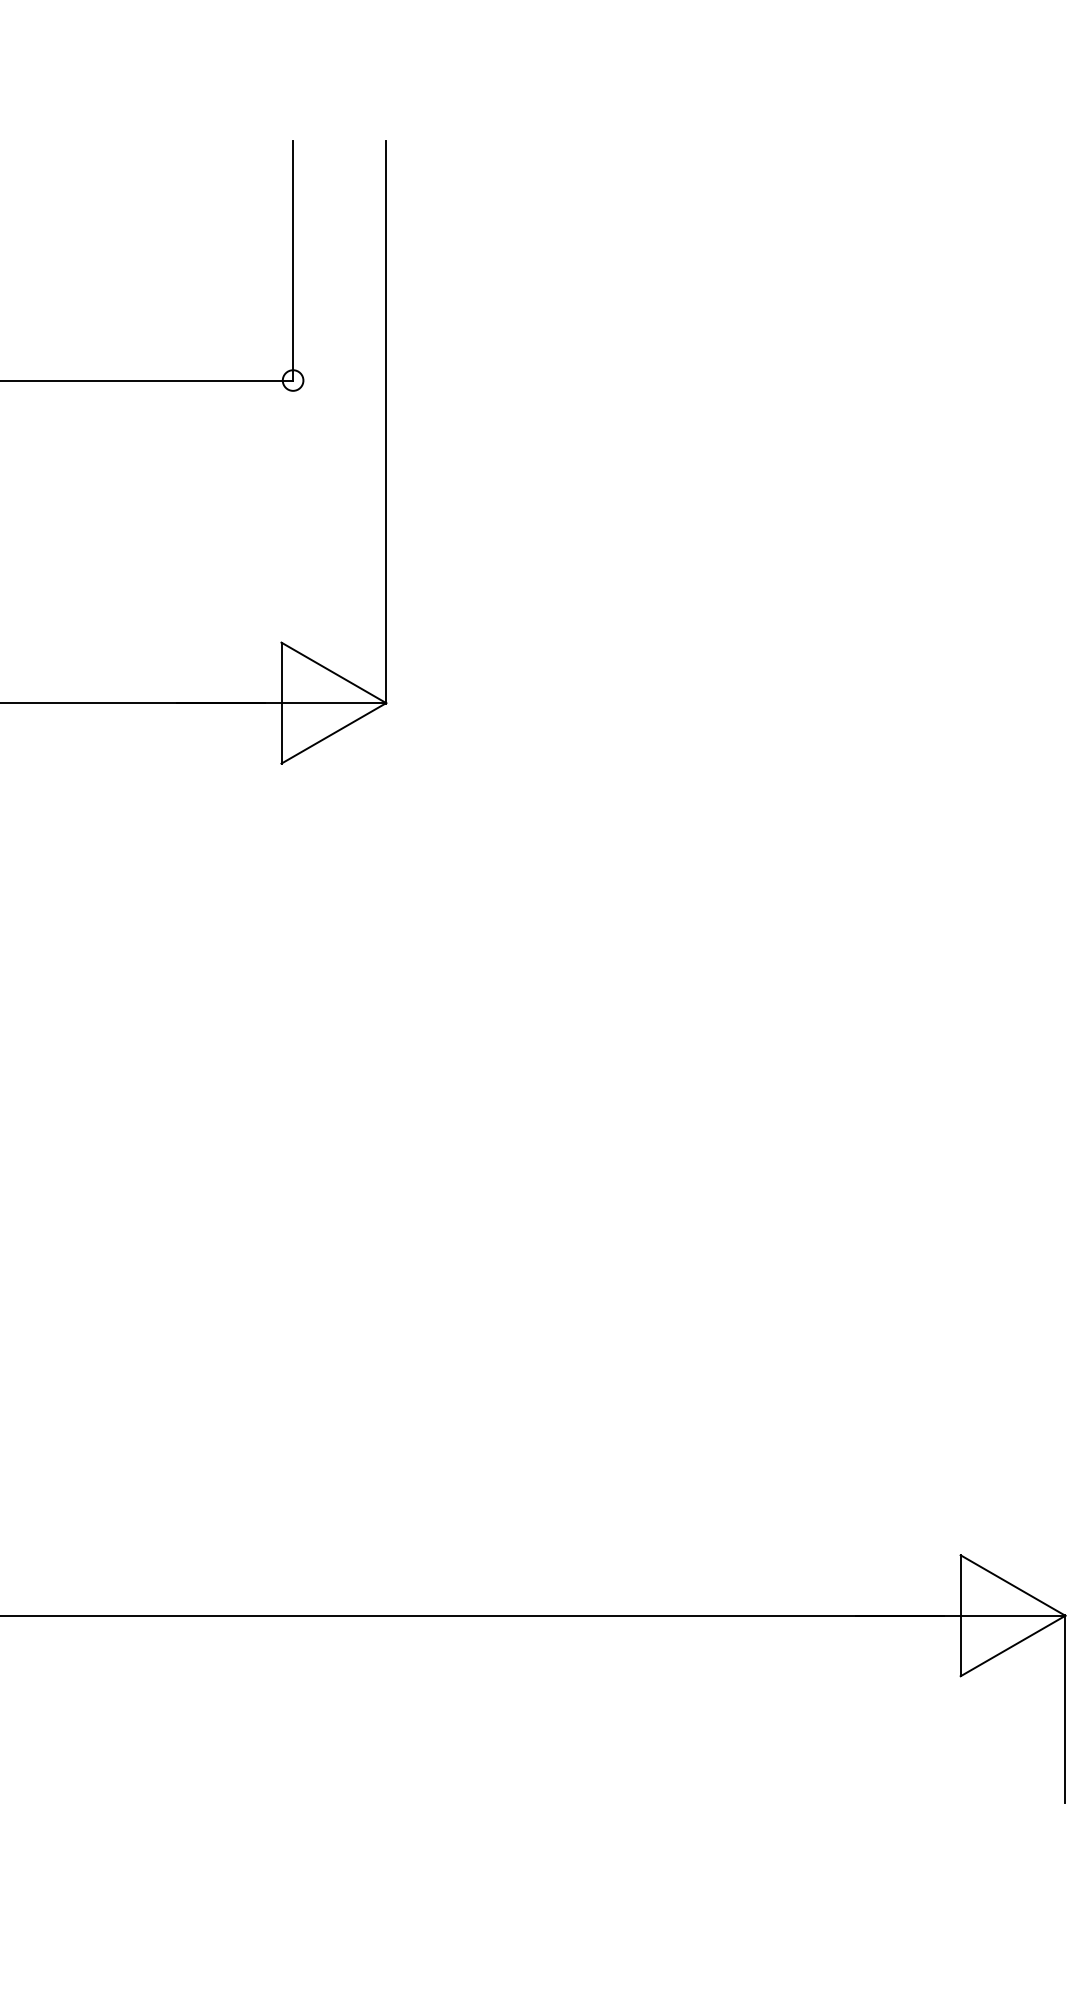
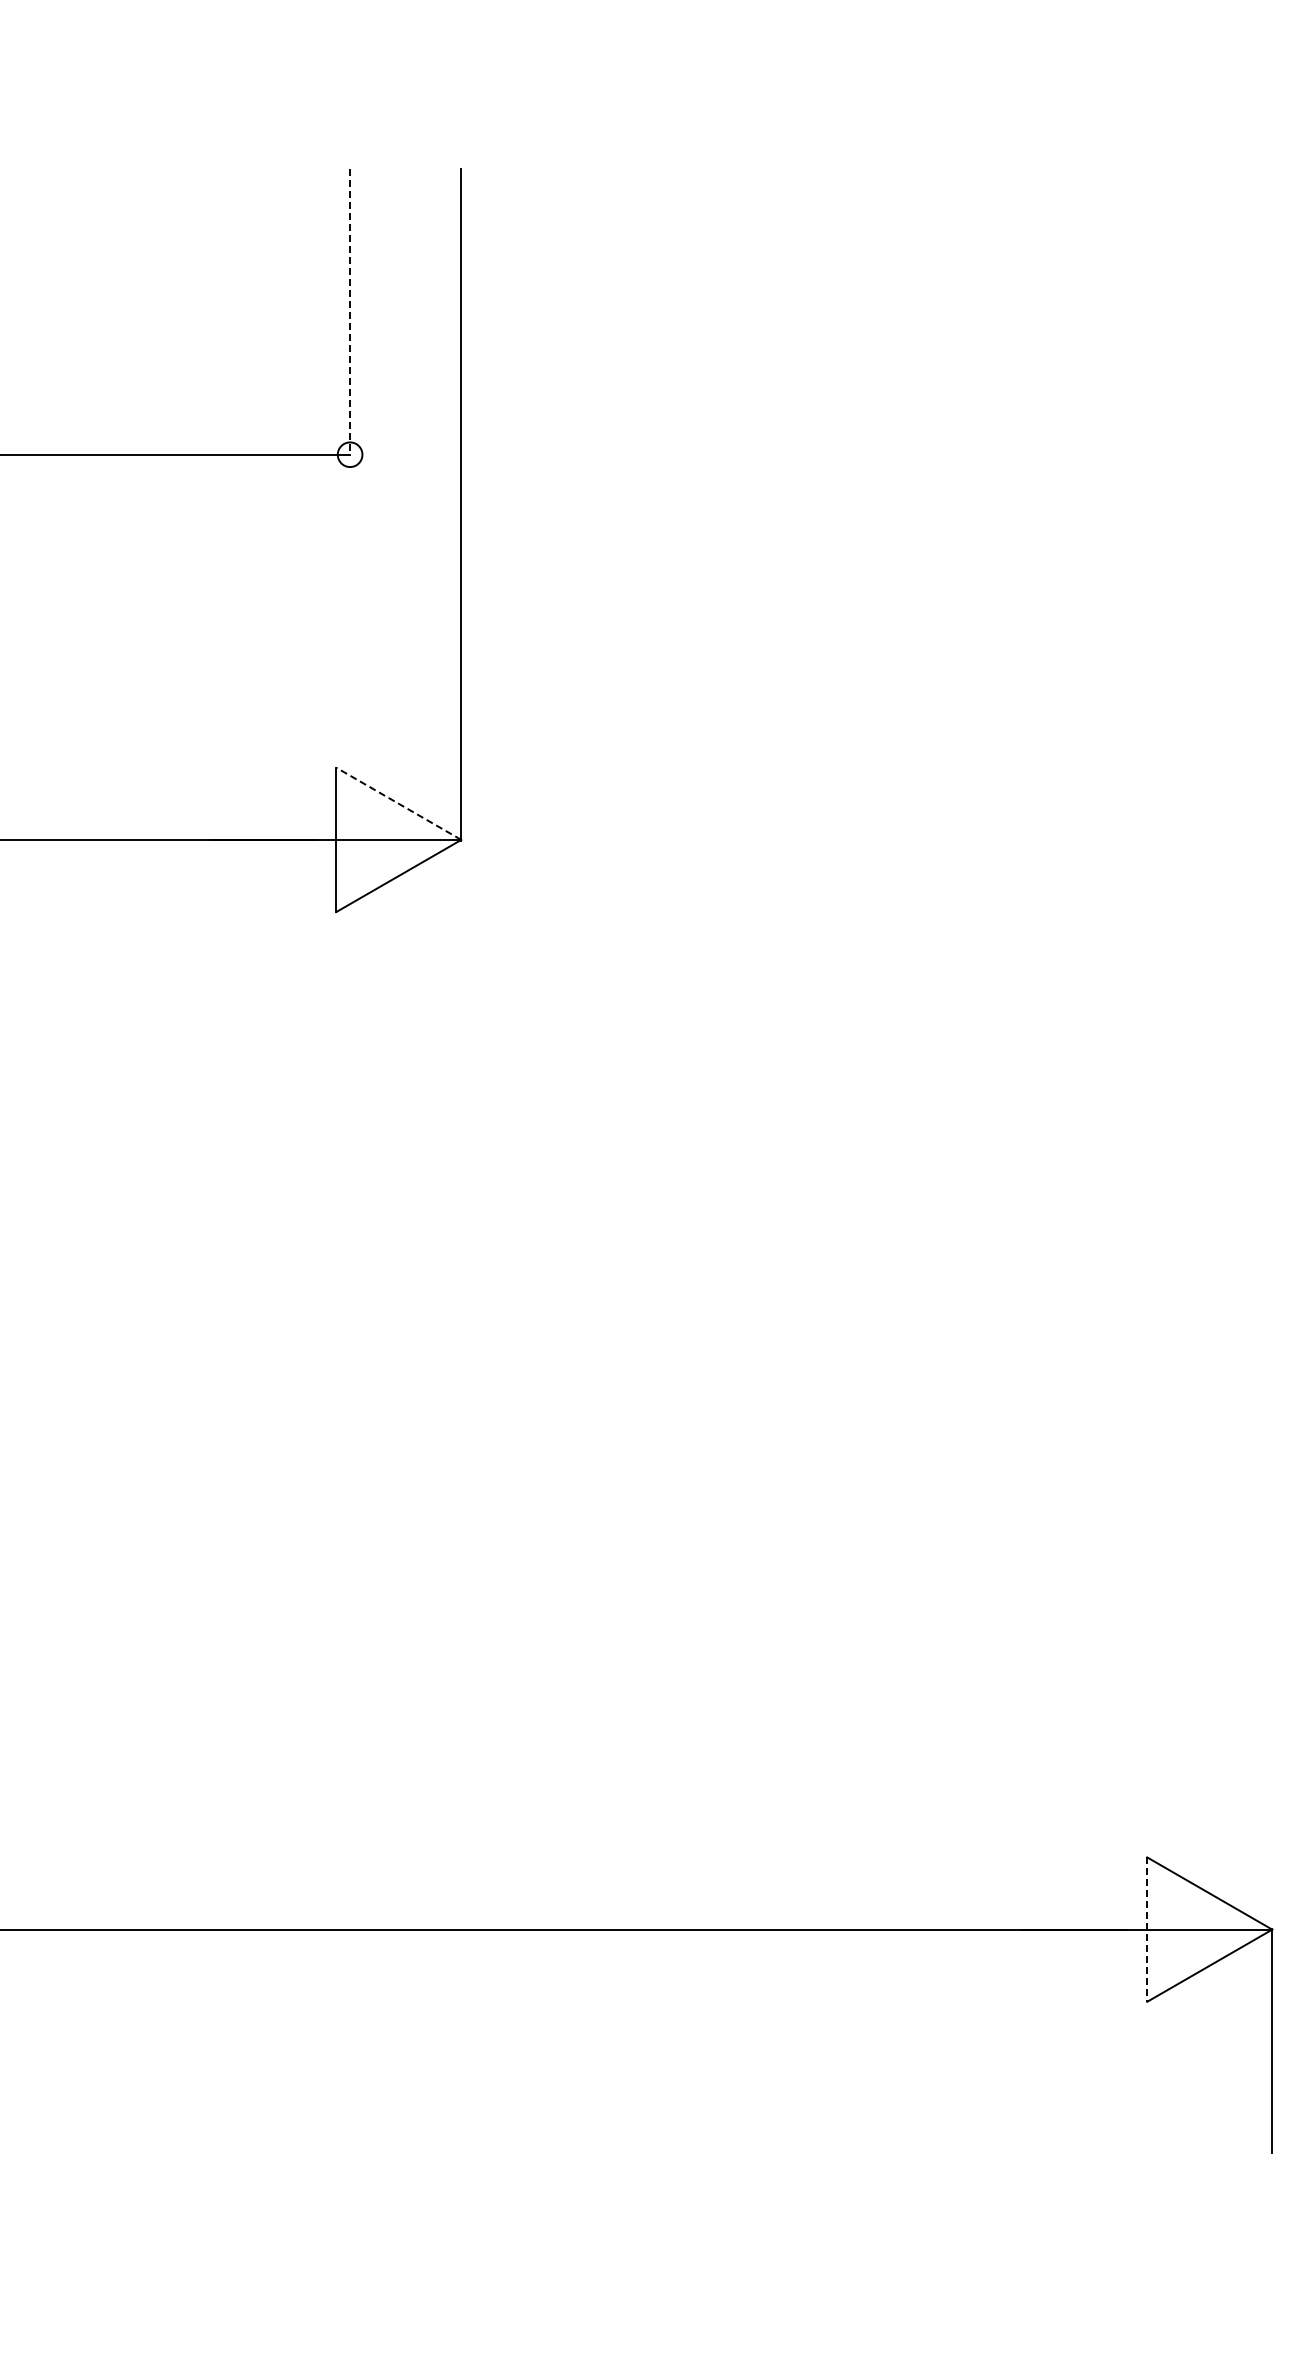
line: (293, 261) -> (350, 312), solid -> dashed
line: (333, 672) -> (398, 803), solid -> dashed
line: (960, 1616) -> (1147, 1930), solid -> dashed

